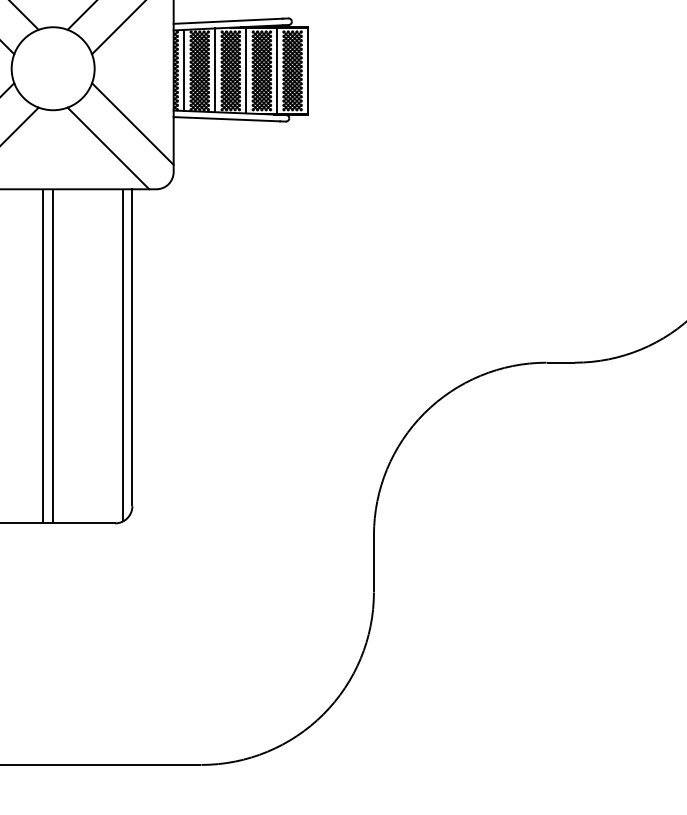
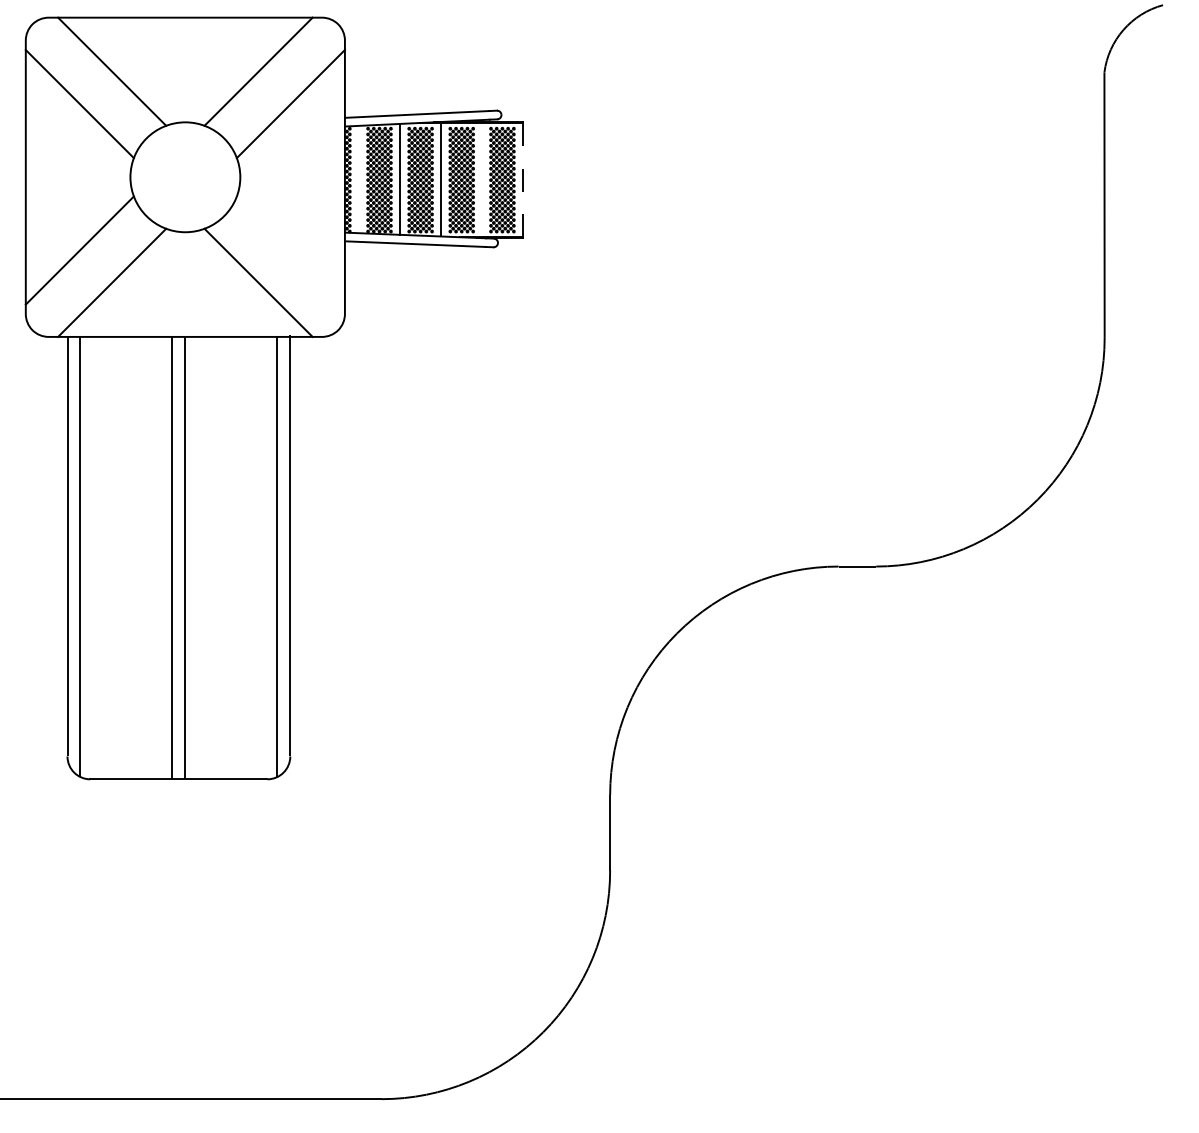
line: (183, 70) -> (358, 179), removed
line: (308, 70) -> (523, 179), solid -> dashed
line: (277, 71) -> (482, 180), removed
line: (132, 124) -> (290, 250), removed

